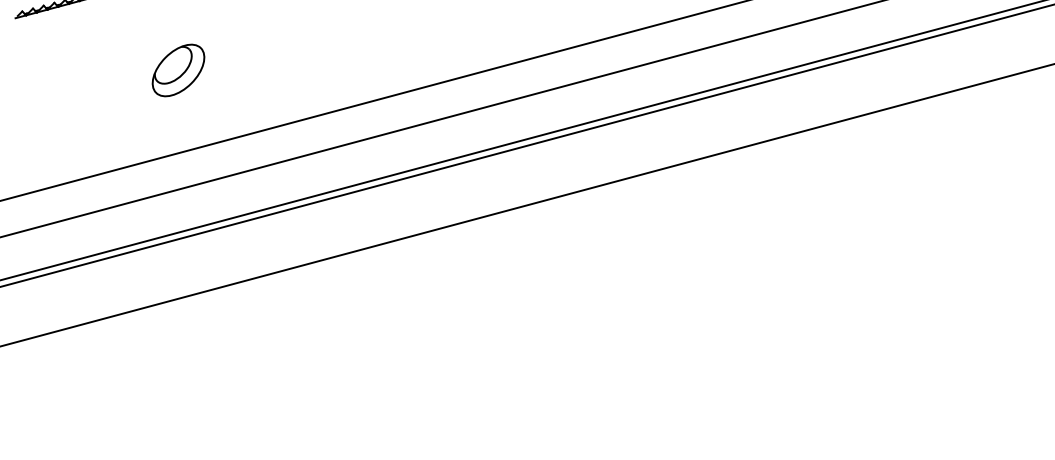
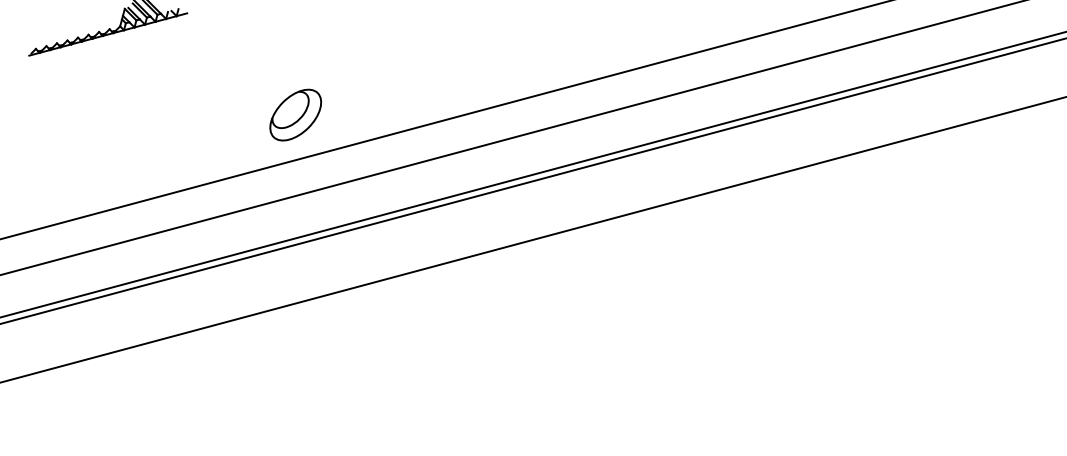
part: (178, 69) -> (295, 114), moved

